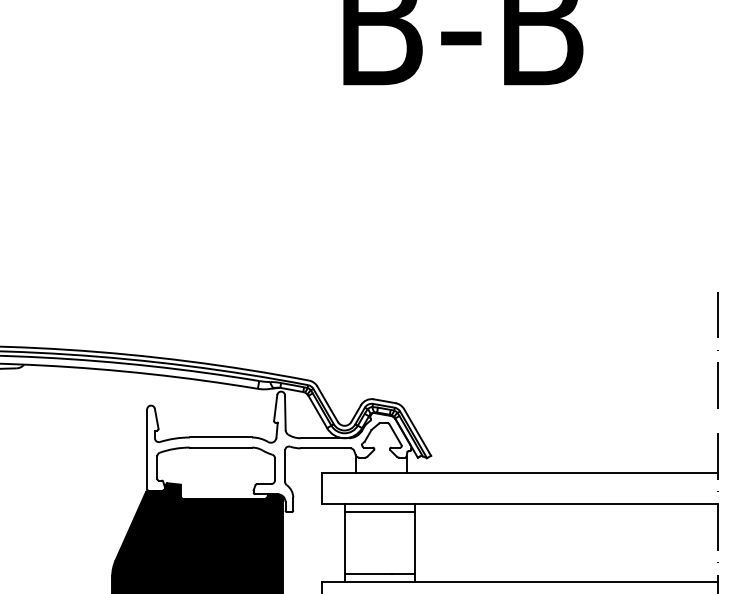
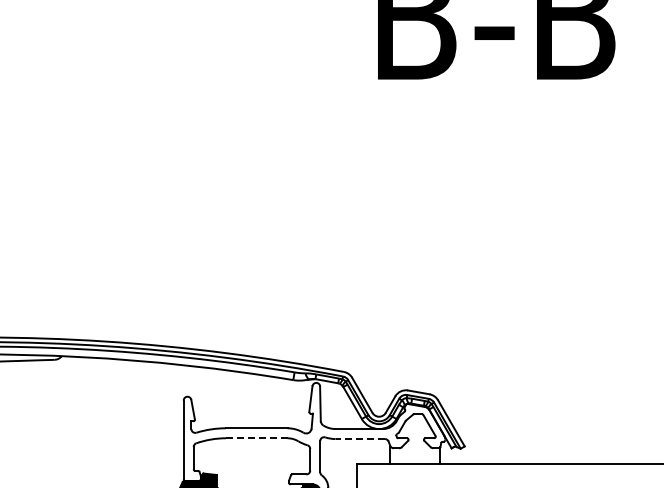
line: (220, 447) -> (256, 438), solid -> dashed
line: (325, 448) -> (360, 439), solid -> dashed

